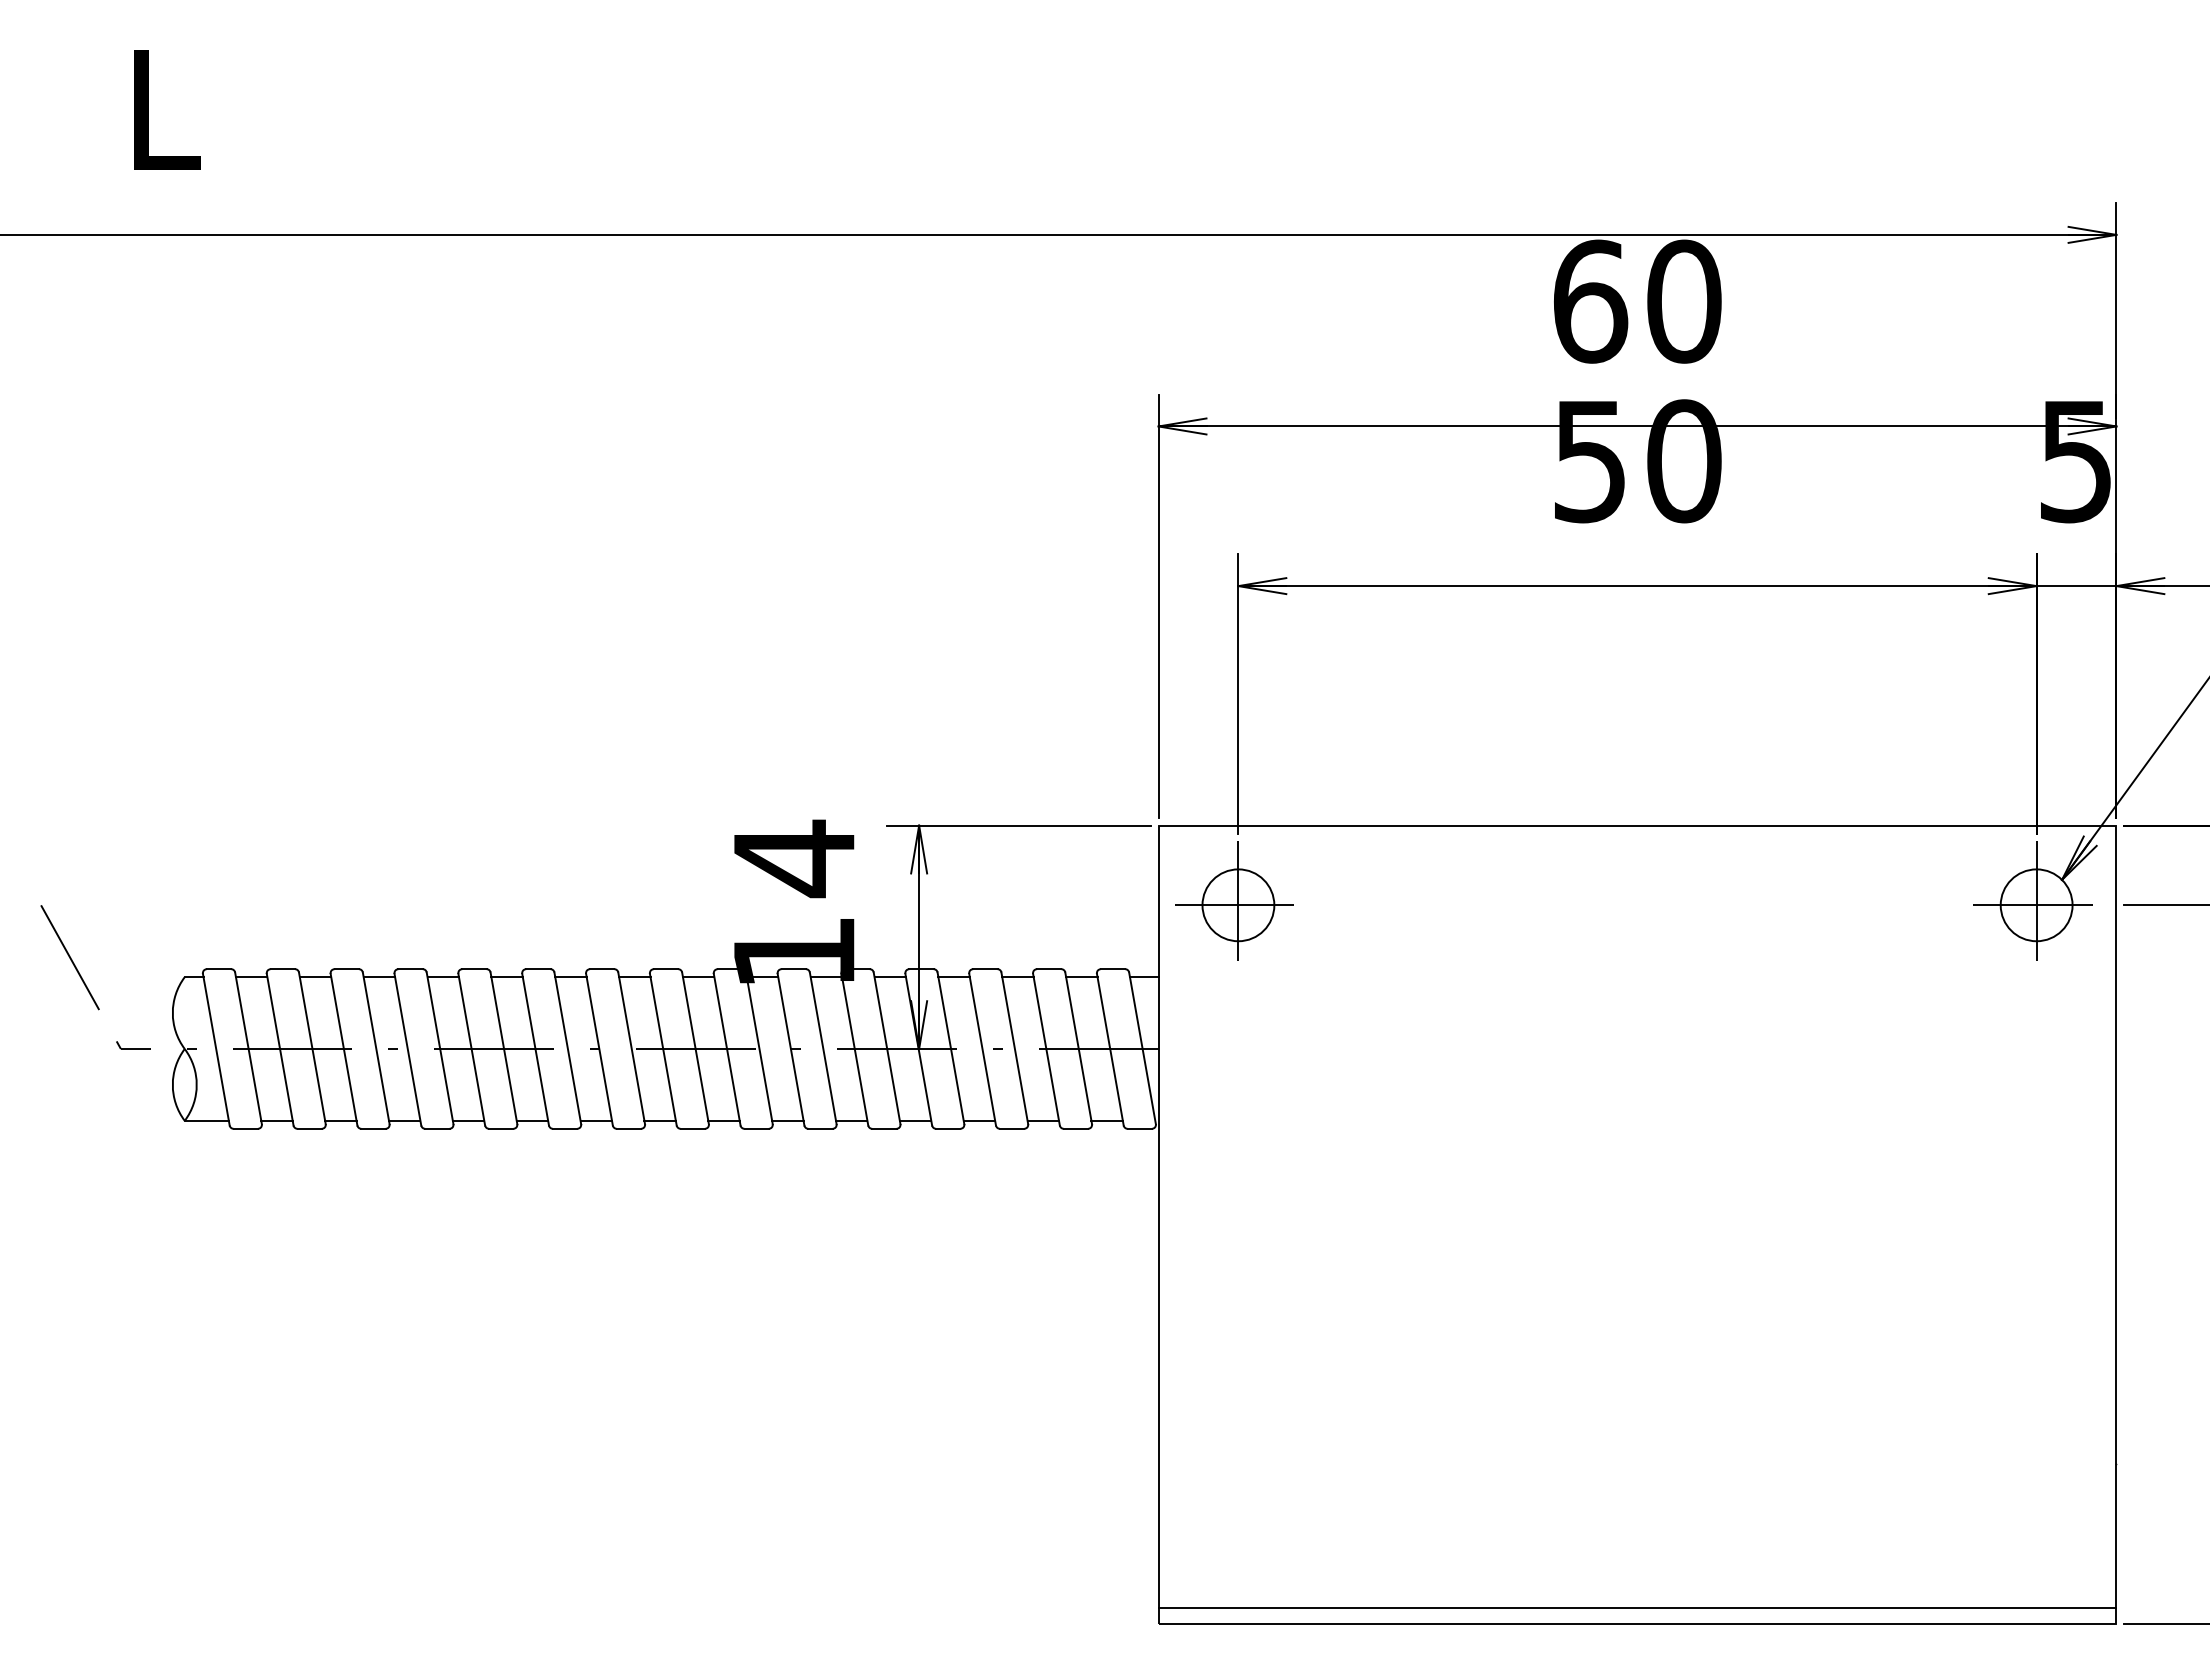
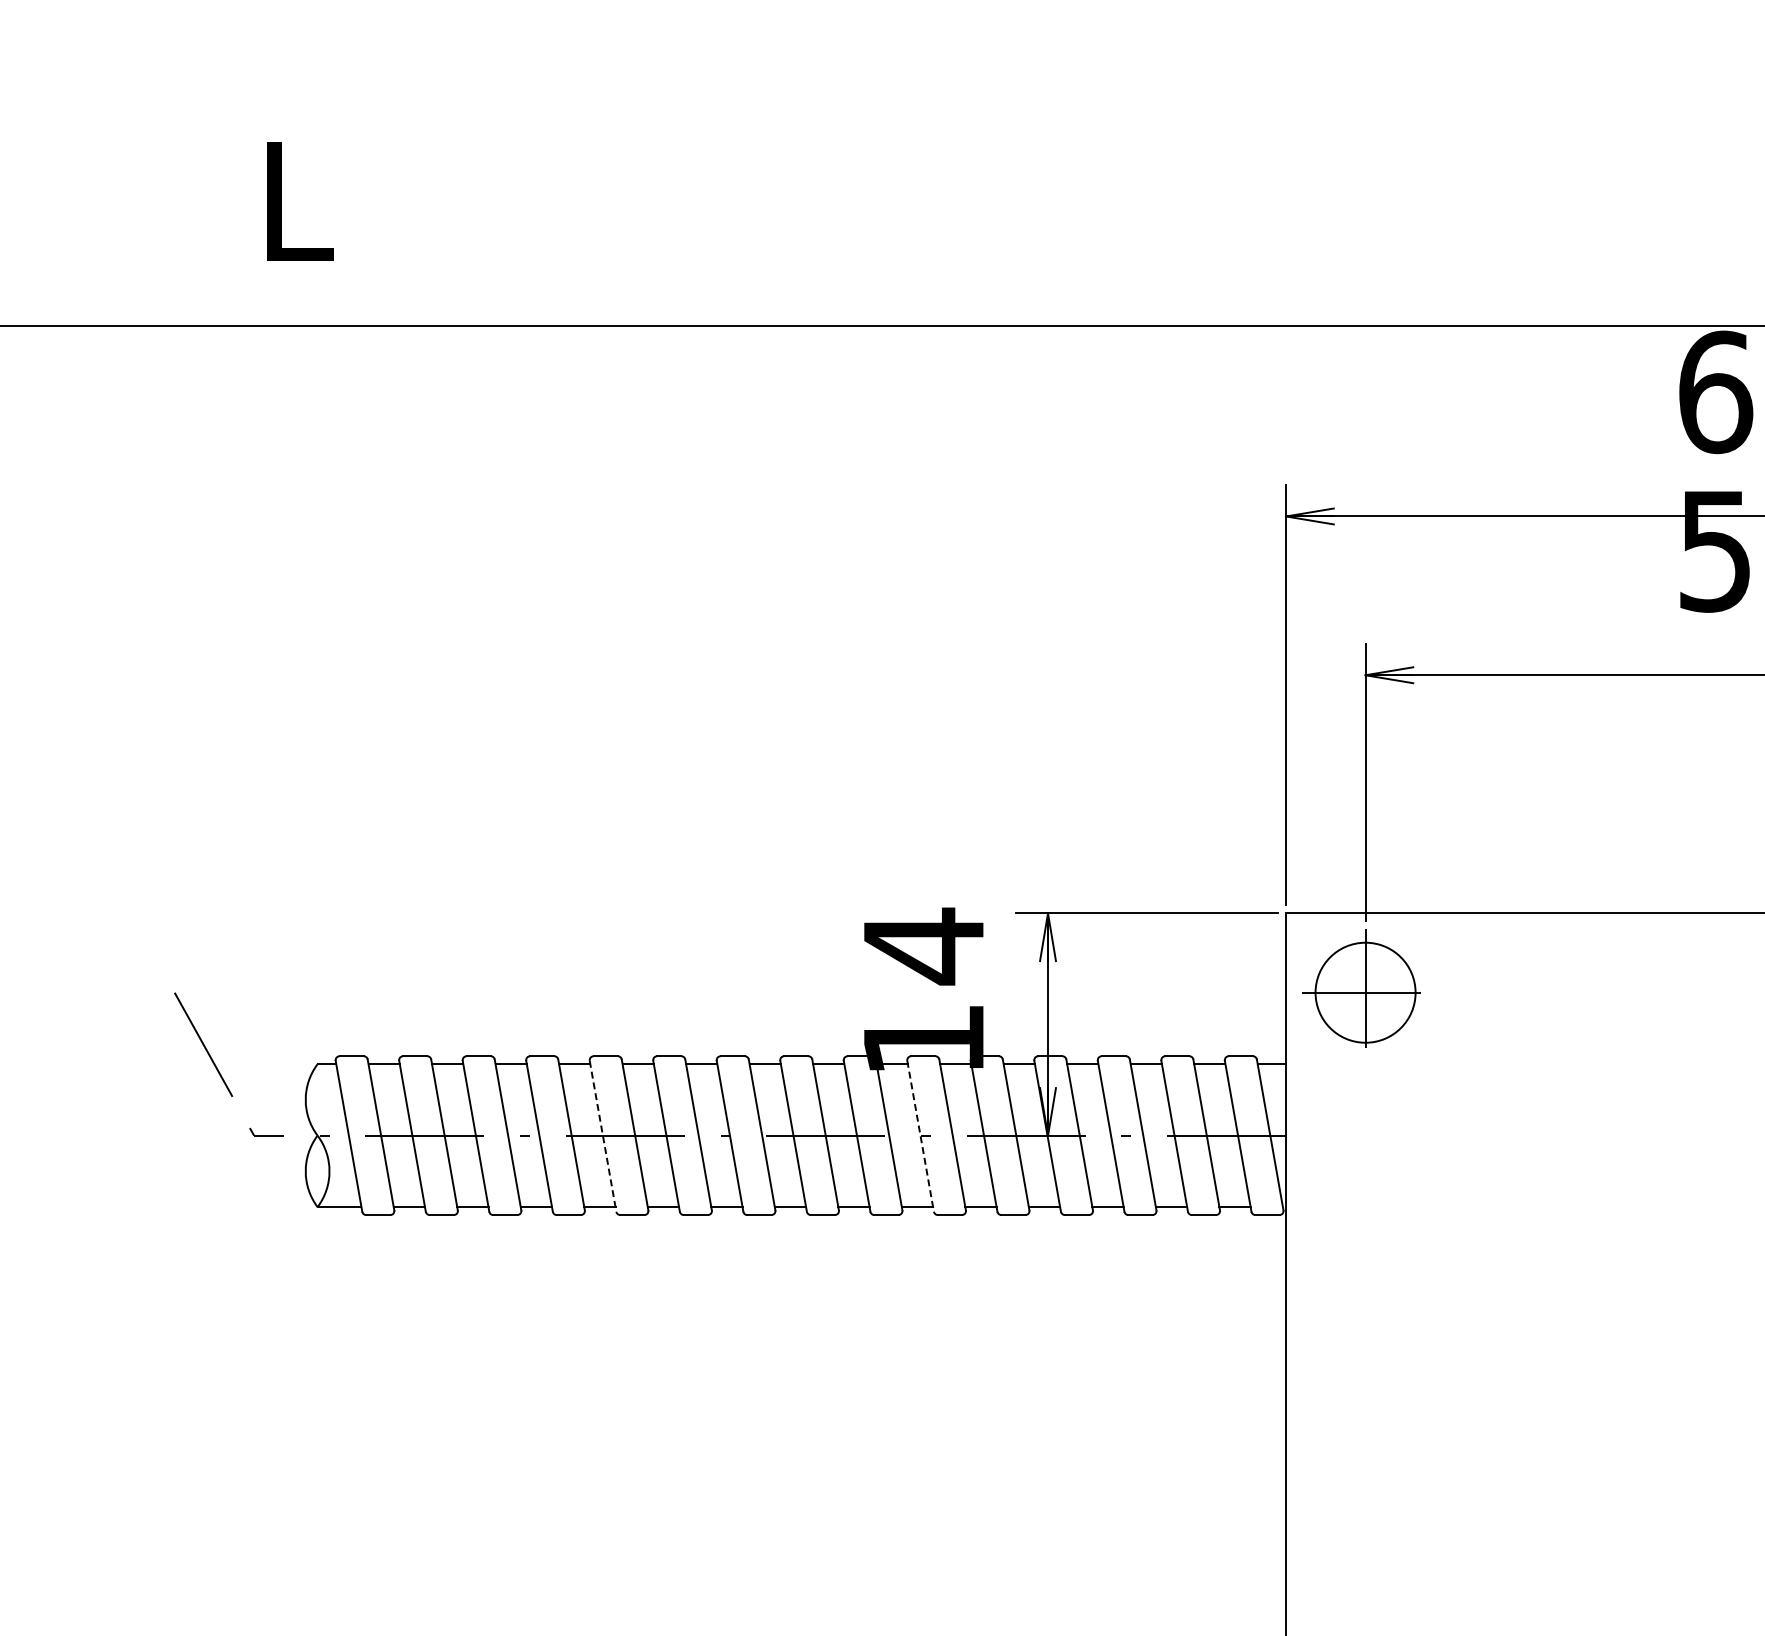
circle: (1238, 905) -> (1365, 992), size x1.4
line: (471, 1050) -> (602, 1137), solid -> dashed
line: (791, 1050) -> (921, 1137), solid -> dashed

